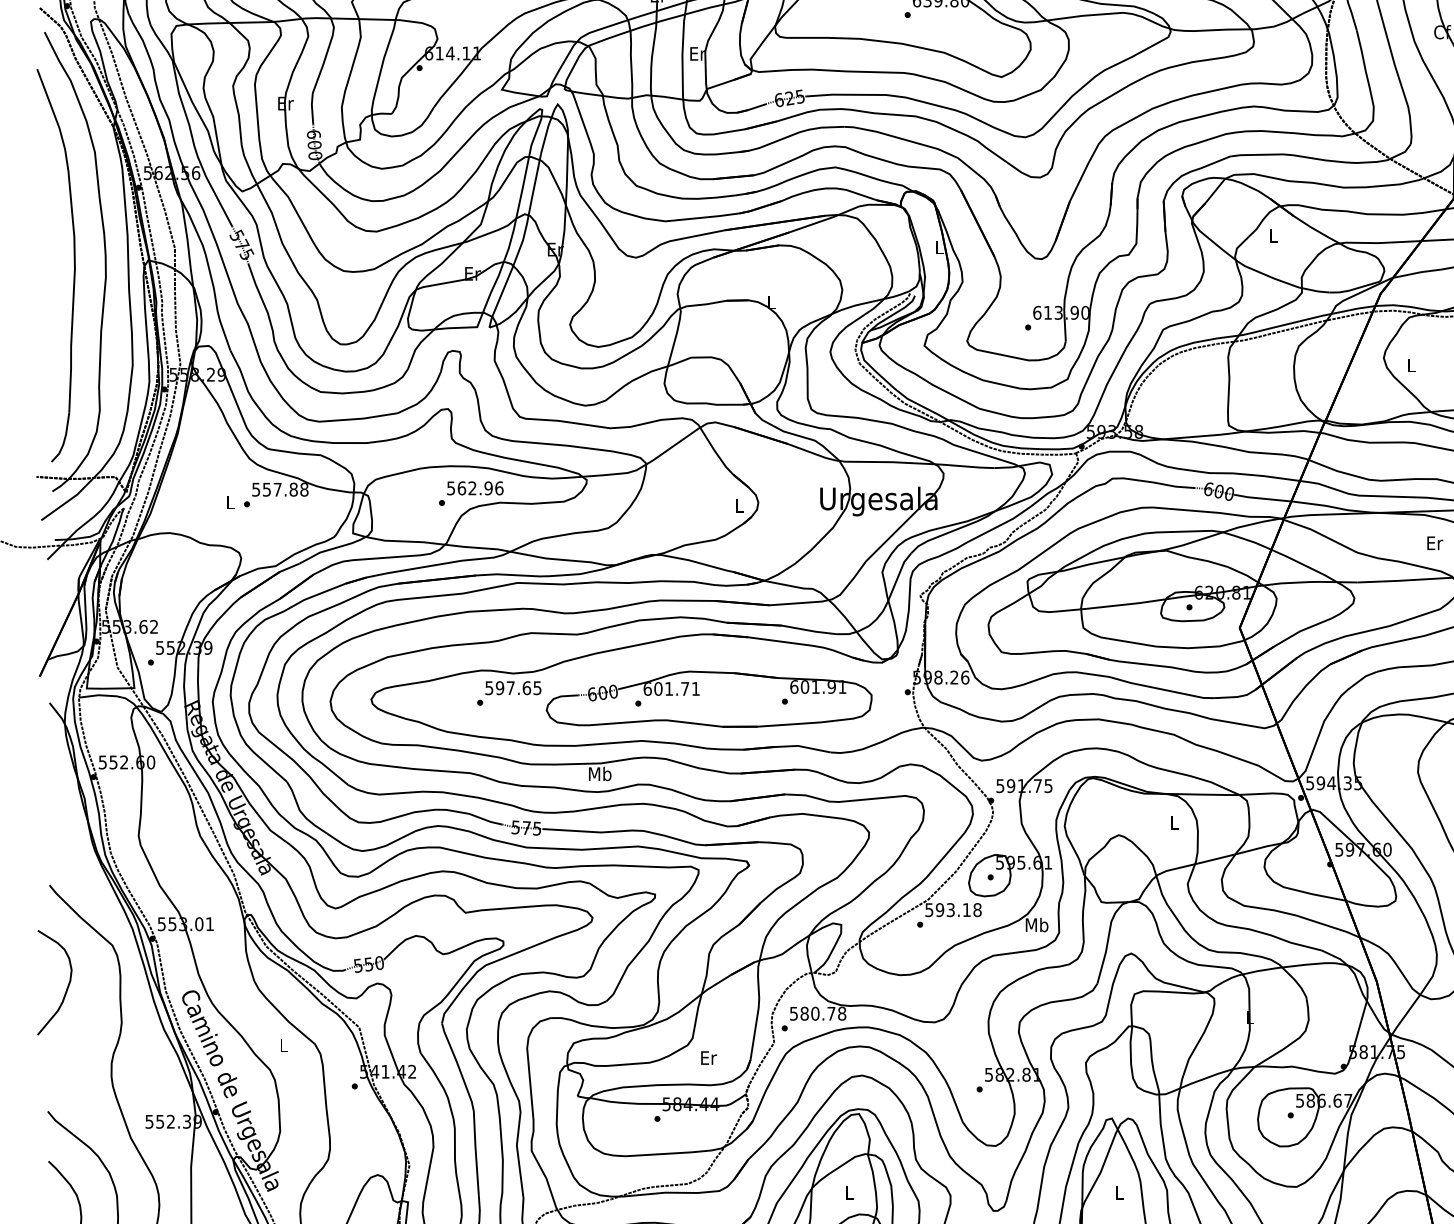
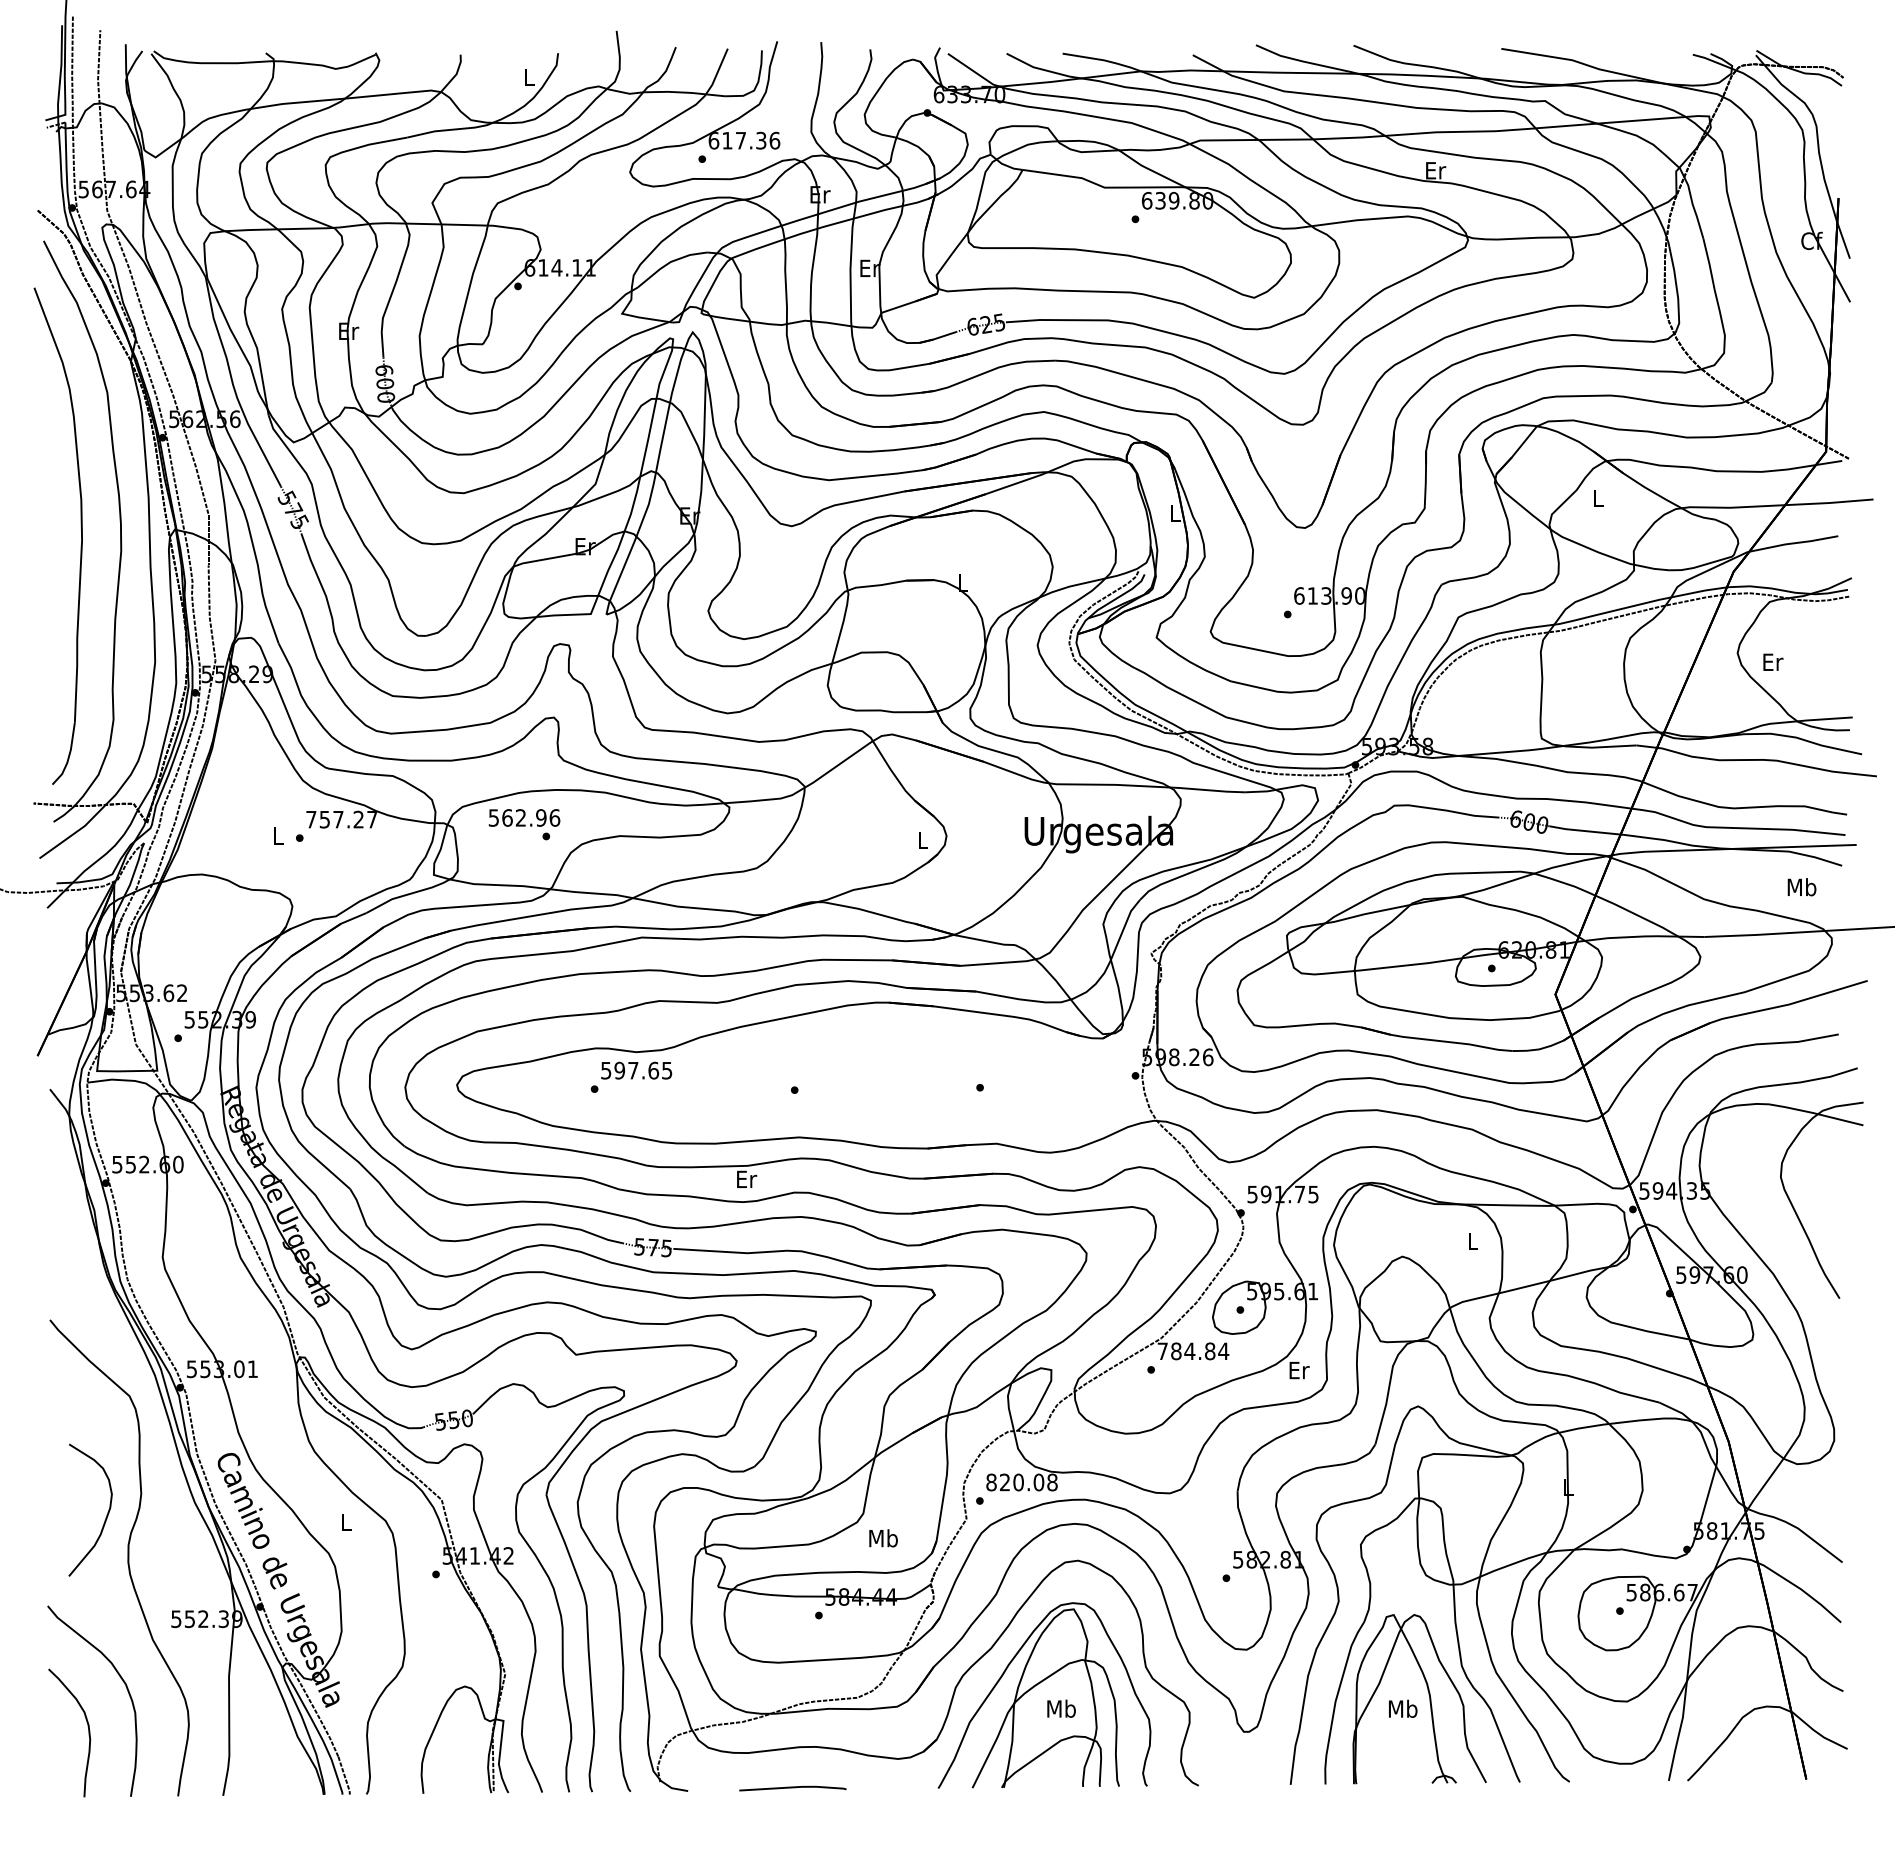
text: (1412, 364) -> (1773, 661), L -> Er
text: (475, 488) -> (524, 817), moved
text: (280, 489) -> (341, 819), 557.88 -> 757.27
text: (1434, 543) -> (1801, 887), Er -> Mb
part: (699, 695) -> (872, 1080), removed
text: (600, 774) -> (746, 1179), Mb -> Er
text: (953, 910) -> (1193, 1351), 593.18 -> 784.84
text: (1036, 925) -> (1298, 1370), Mb -> Er
curve: (66, 988) -> (105, 1517), moved
text: (812, 1013) -> (1015, 1482), 580.78 -> 820.08
text: (708, 1058) -> (883, 1538), Er -> Mb
text: (849, 1192) -> (1061, 1708), L -> Mb
text: (1119, 1192) -> (1403, 1708), L -> Mb

